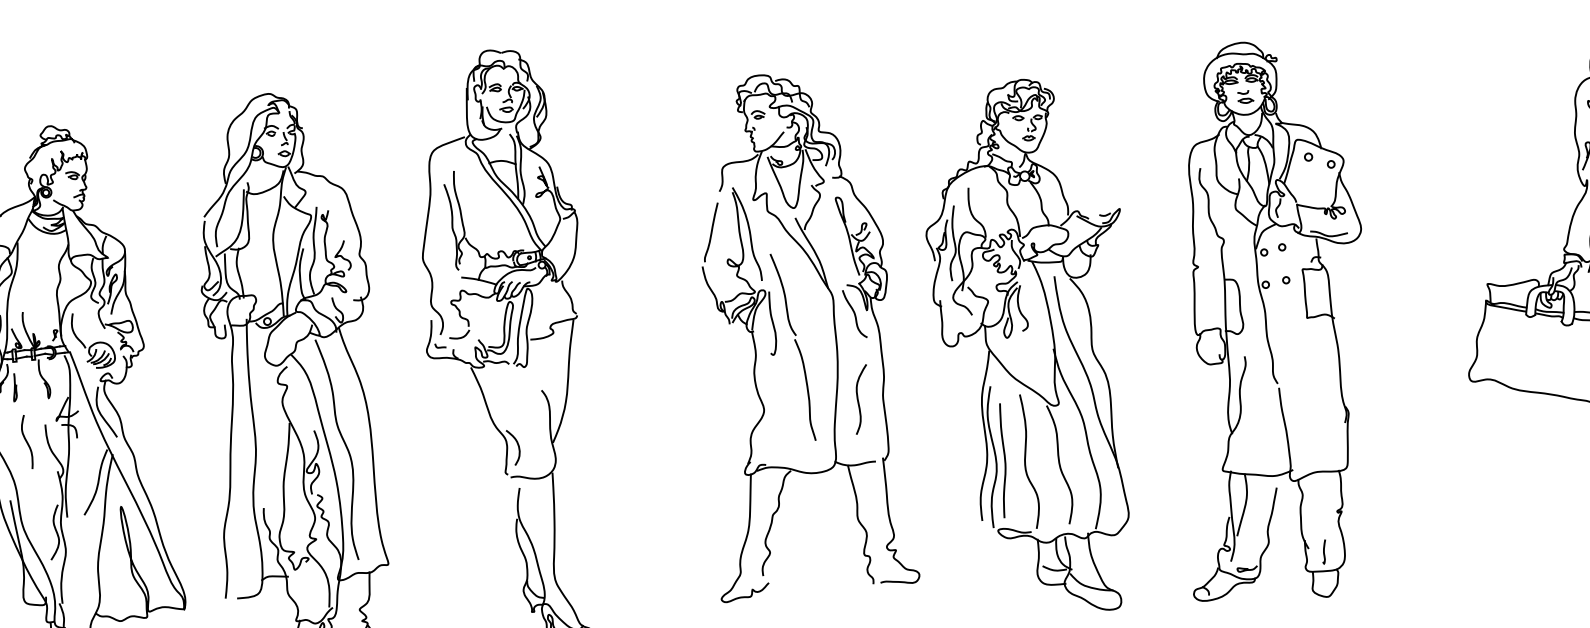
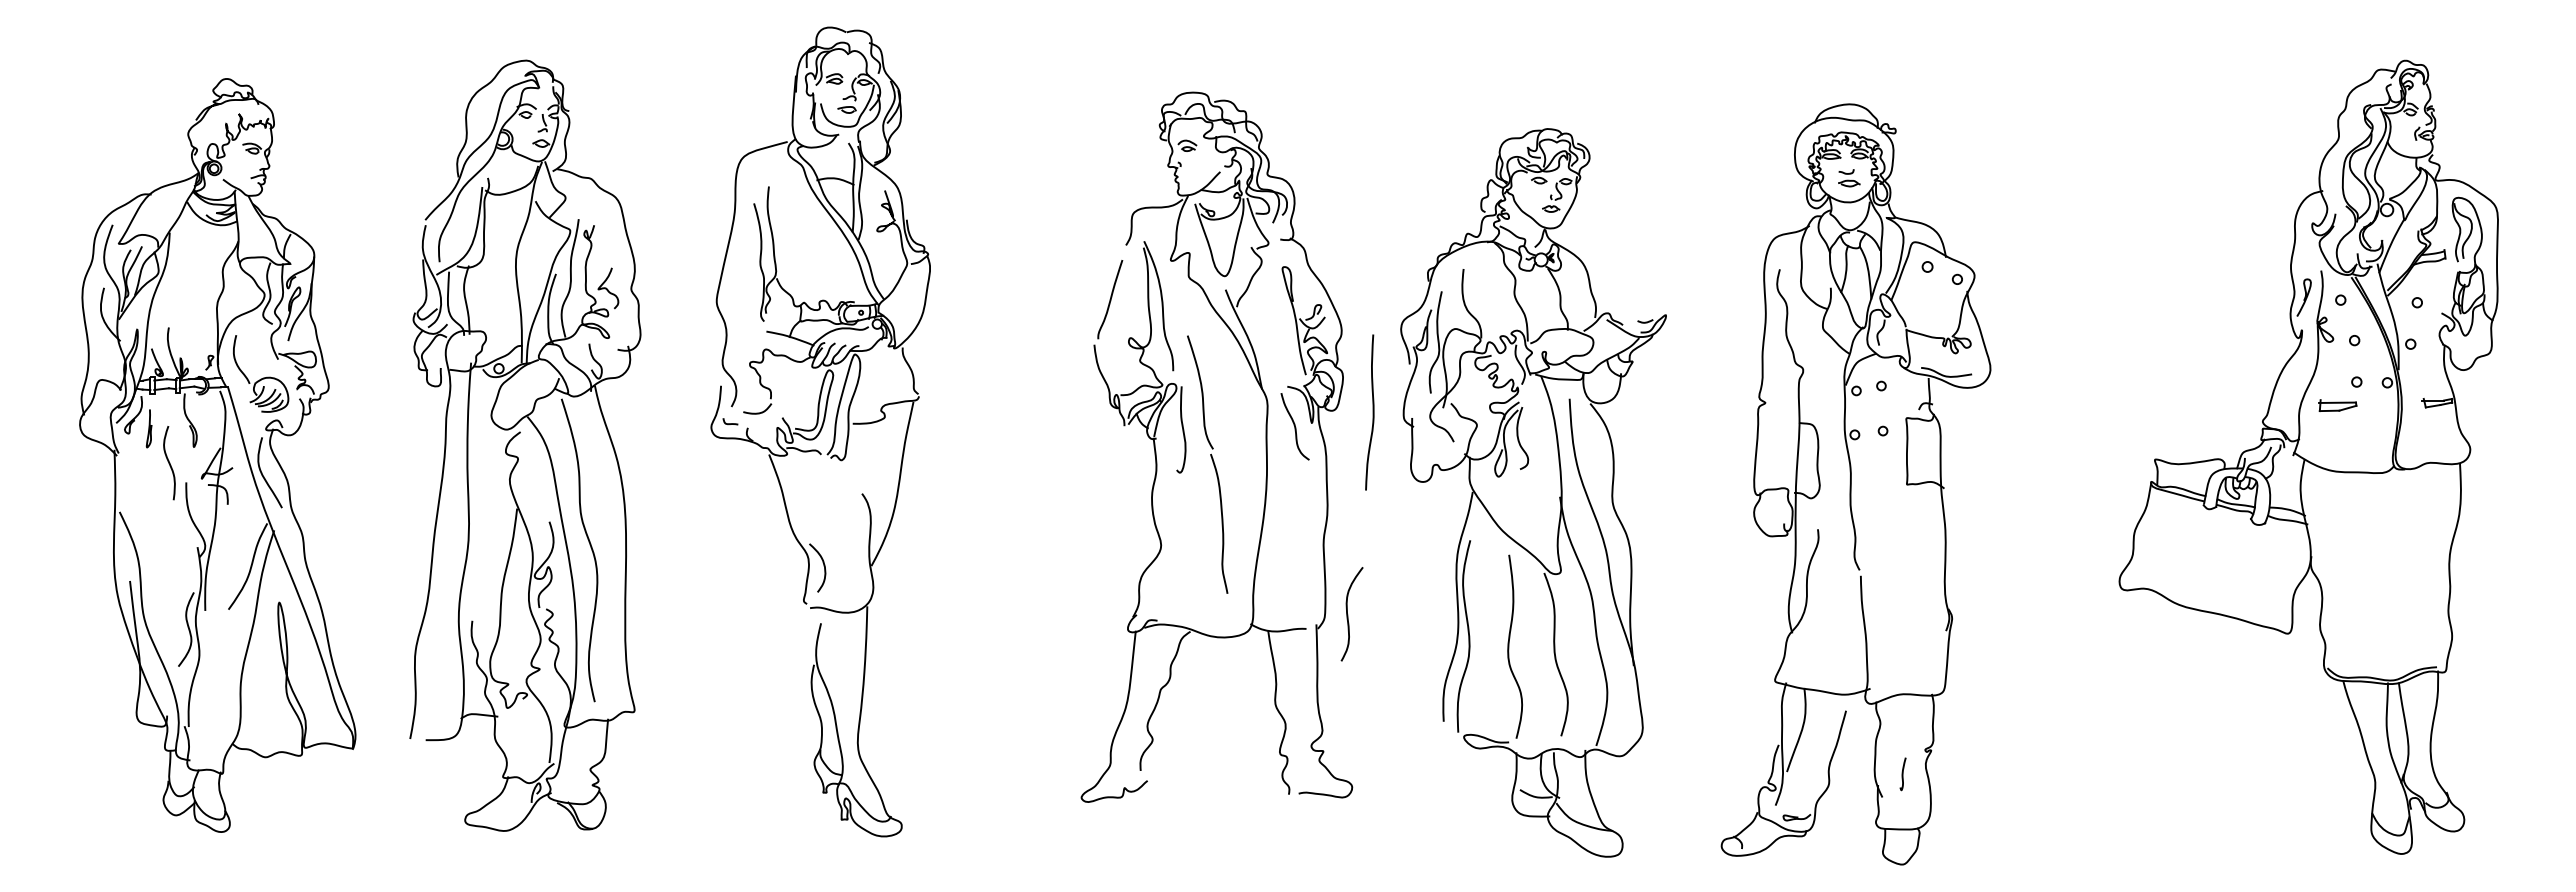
curve: (858, 399) -> (1348, 614), moved
curve: (27, 442) -> (169, 463), moved
curve: (1004, 460) -> (1372, 412), moved
curve: (1323, 552) -> (1902, 774), moved

